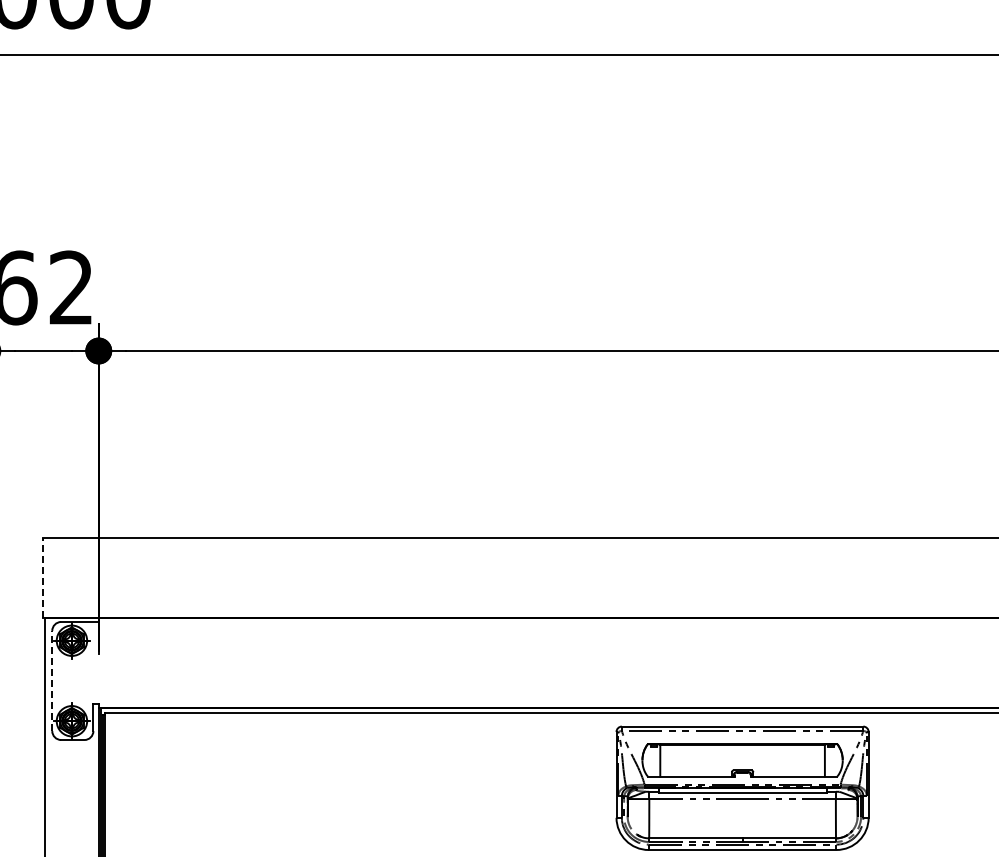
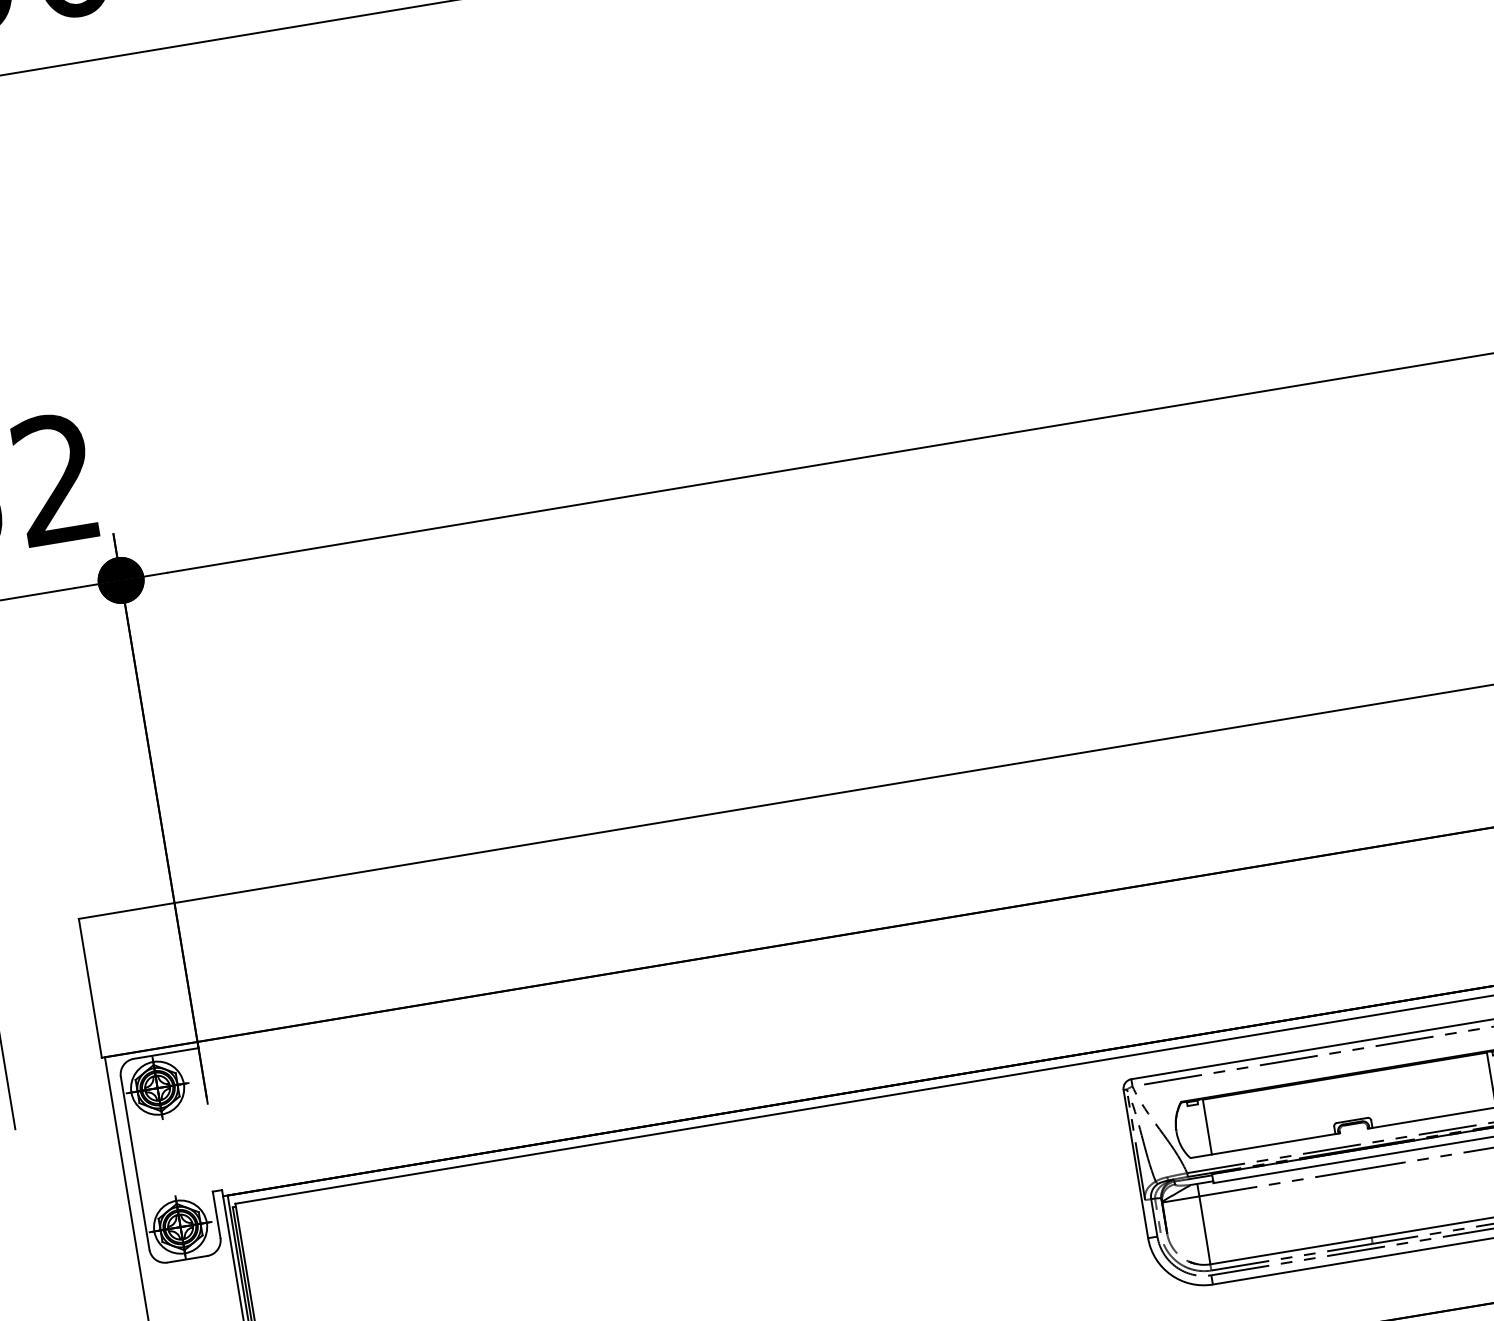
line: (43, 577) -> (90, 987), dashed -> solid
line: (52, 680) -> (135, 1162), dashed -> solid

